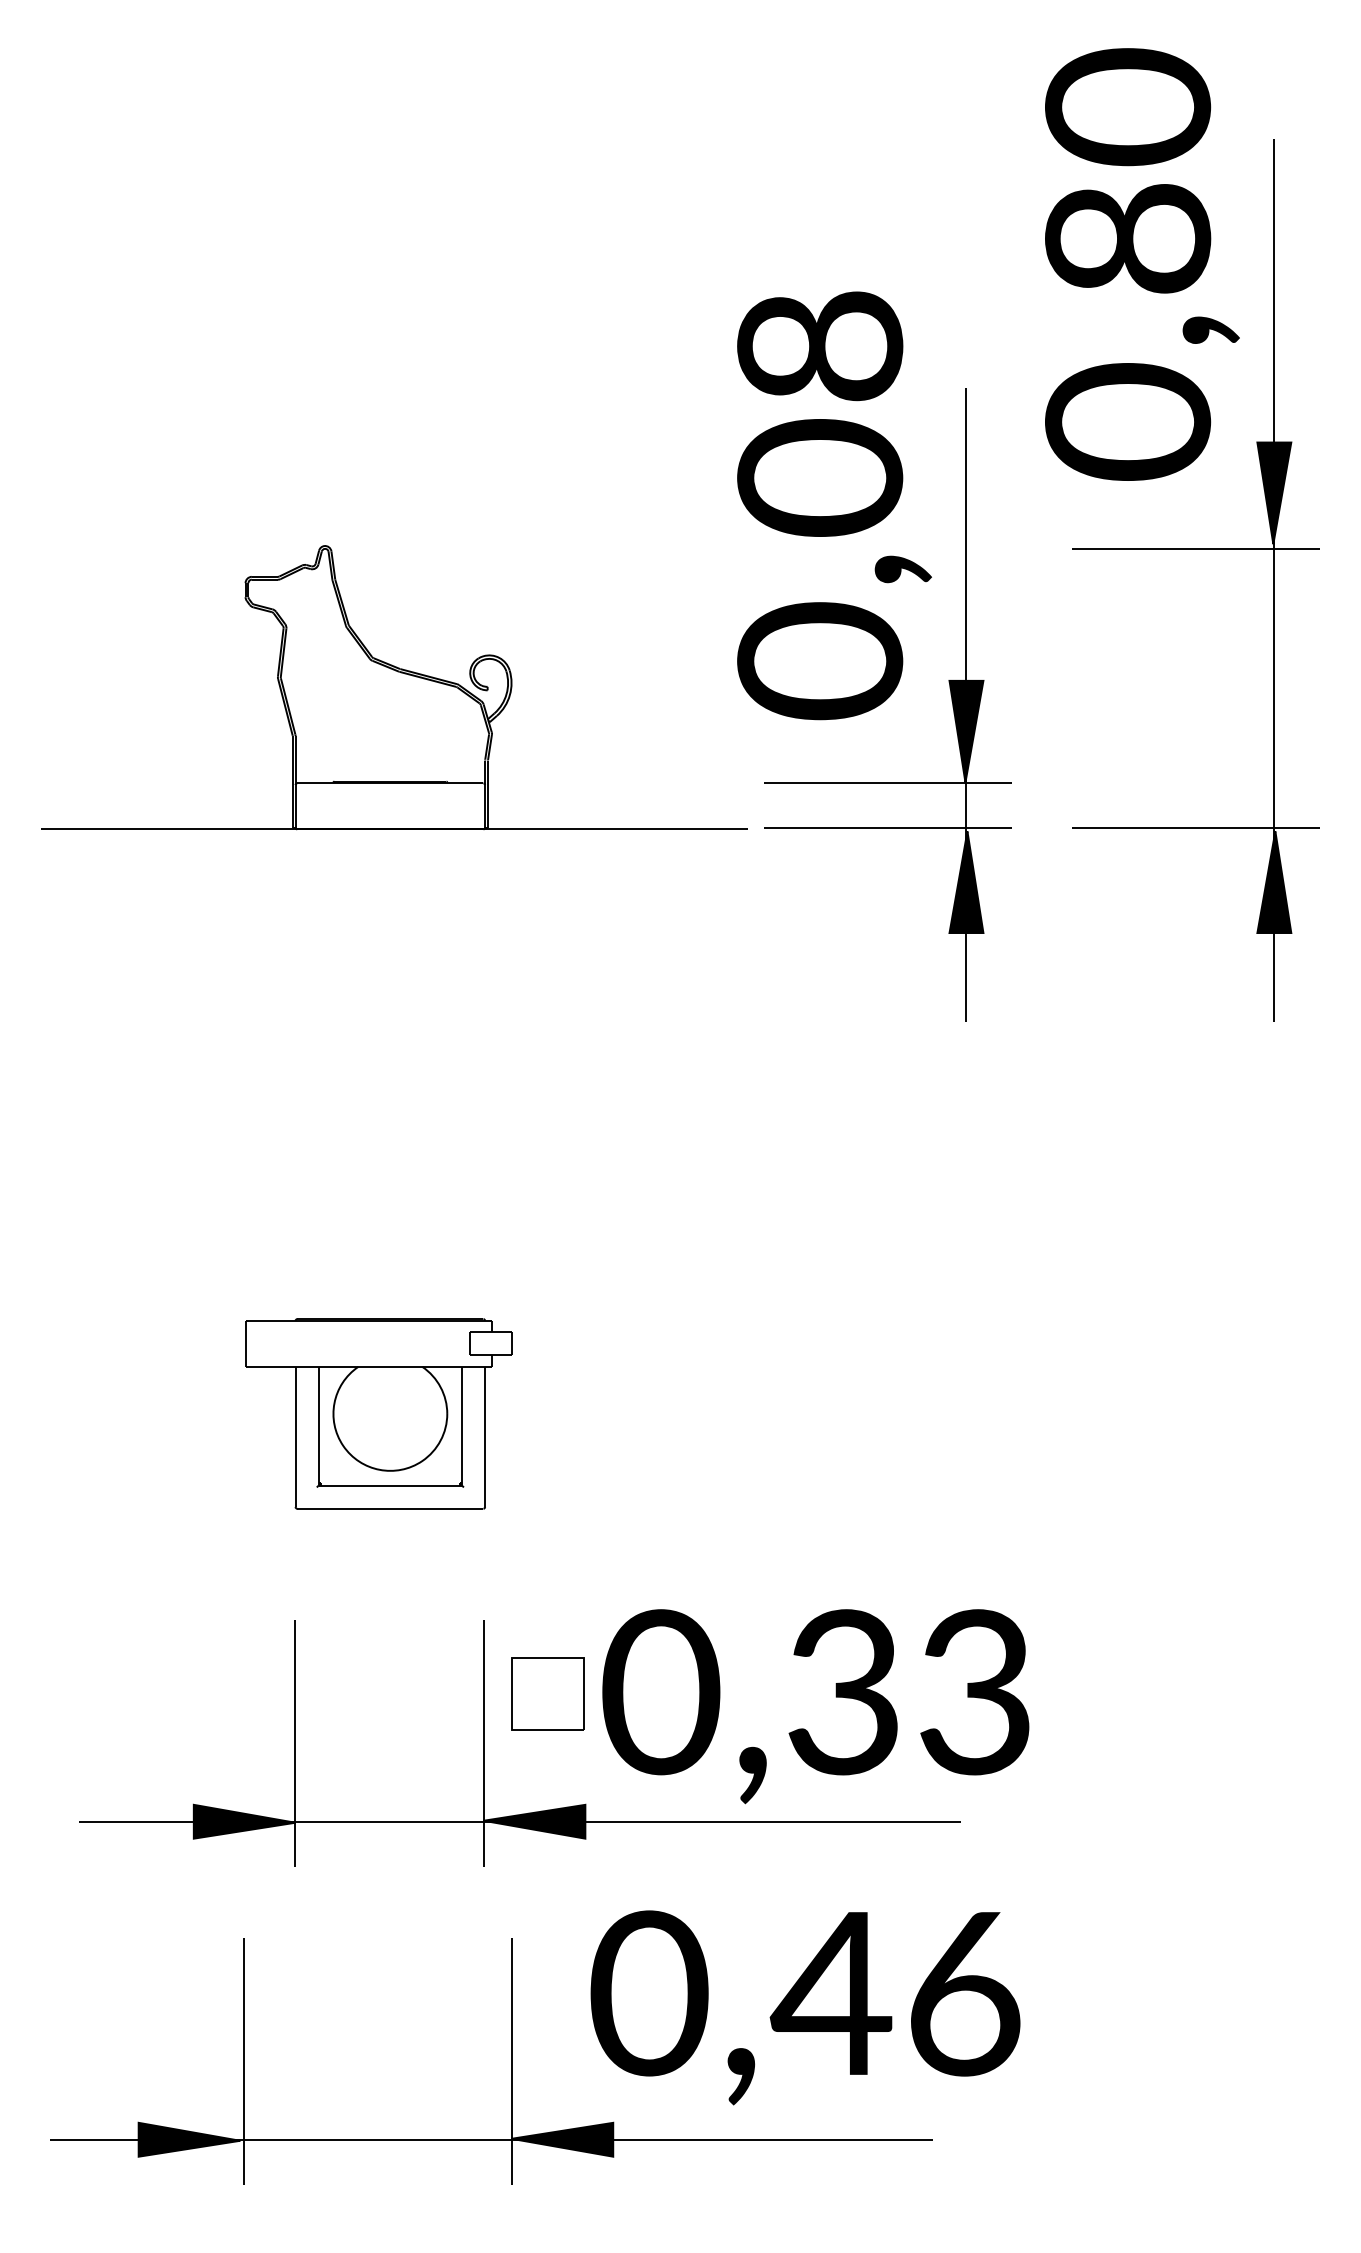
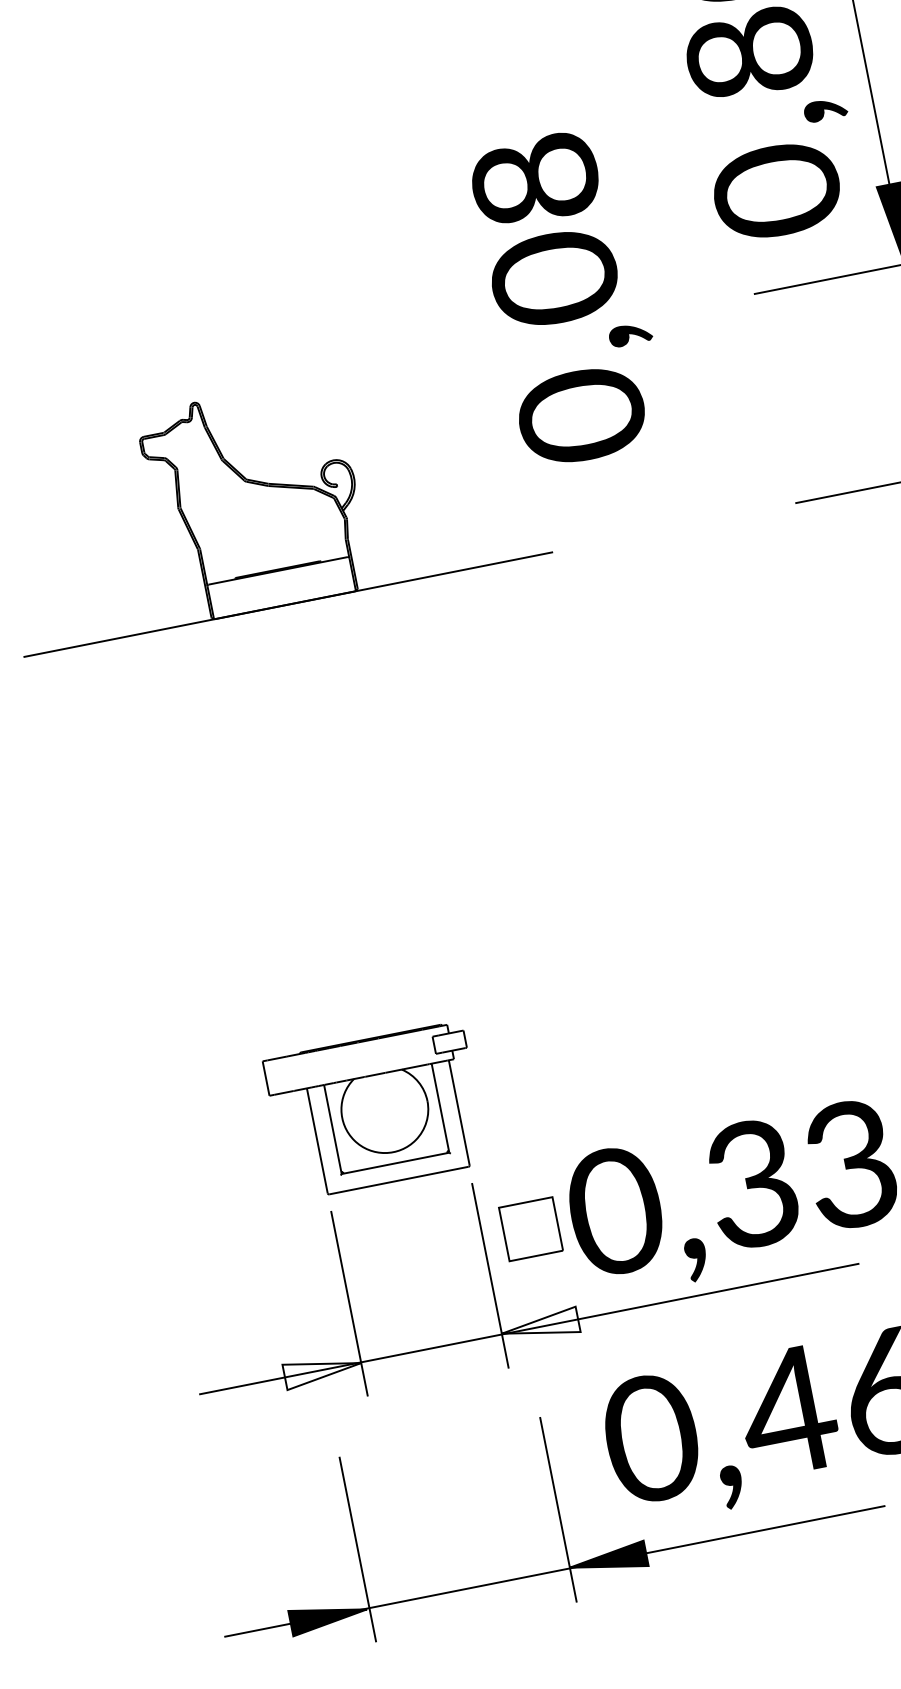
part: (950, 695) -> (684, 422), removed
part: (378, 1413) -> (375, 1111), moved
fill: (244, 1821) -> (322, 1369), removed
fill: (534, 1821) -> (540, 1326), removed

